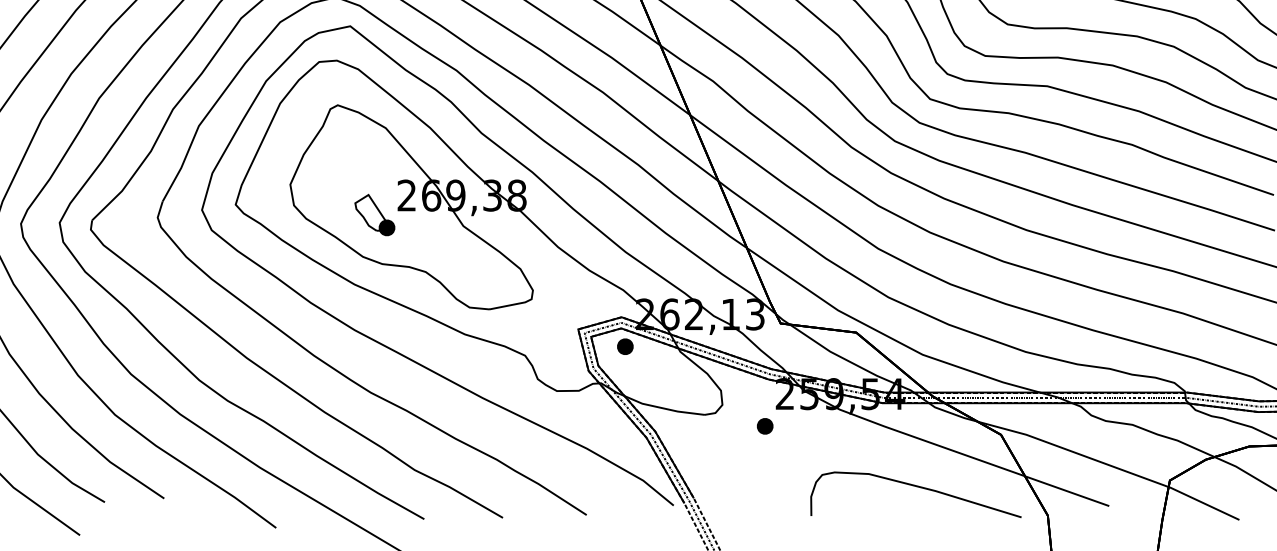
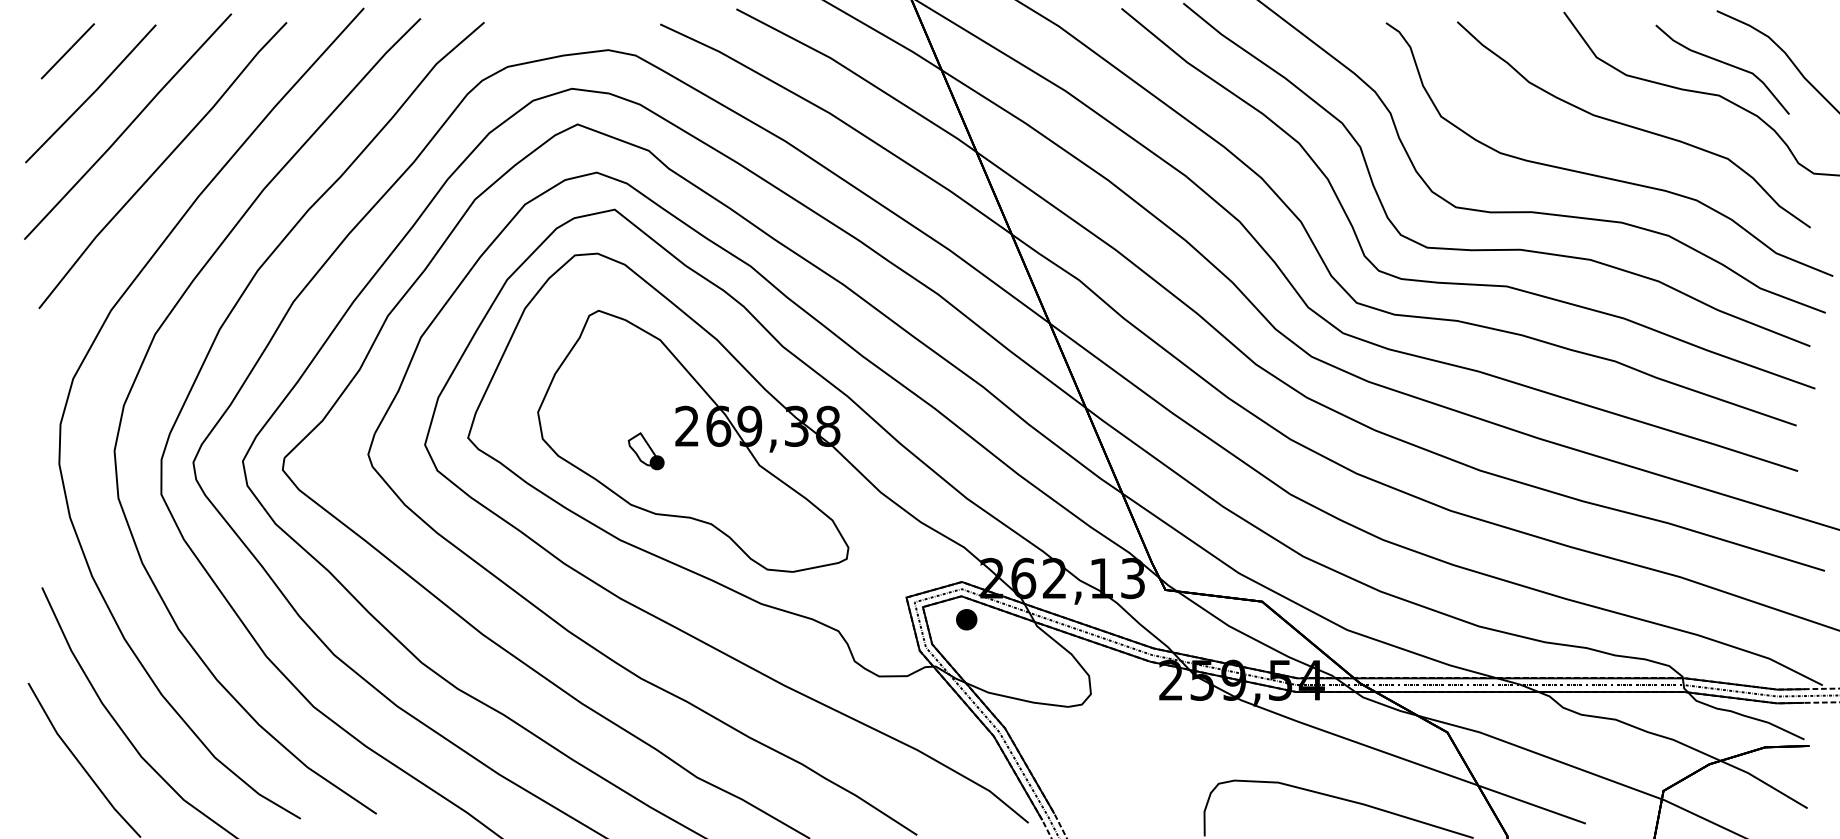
part: (375, 215) -> (646, 451), size x0.7
part: (765, 426) -> (1145, 721), removed

